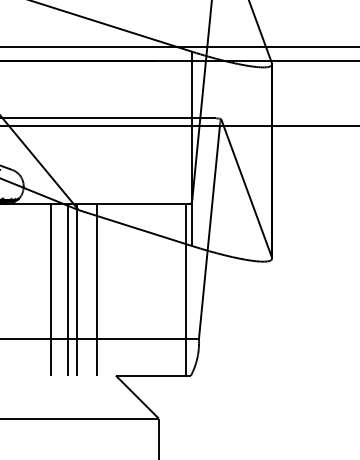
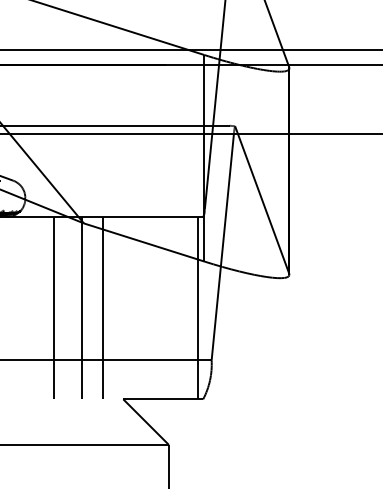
line: (68, 289) -> (72, 307), removed

